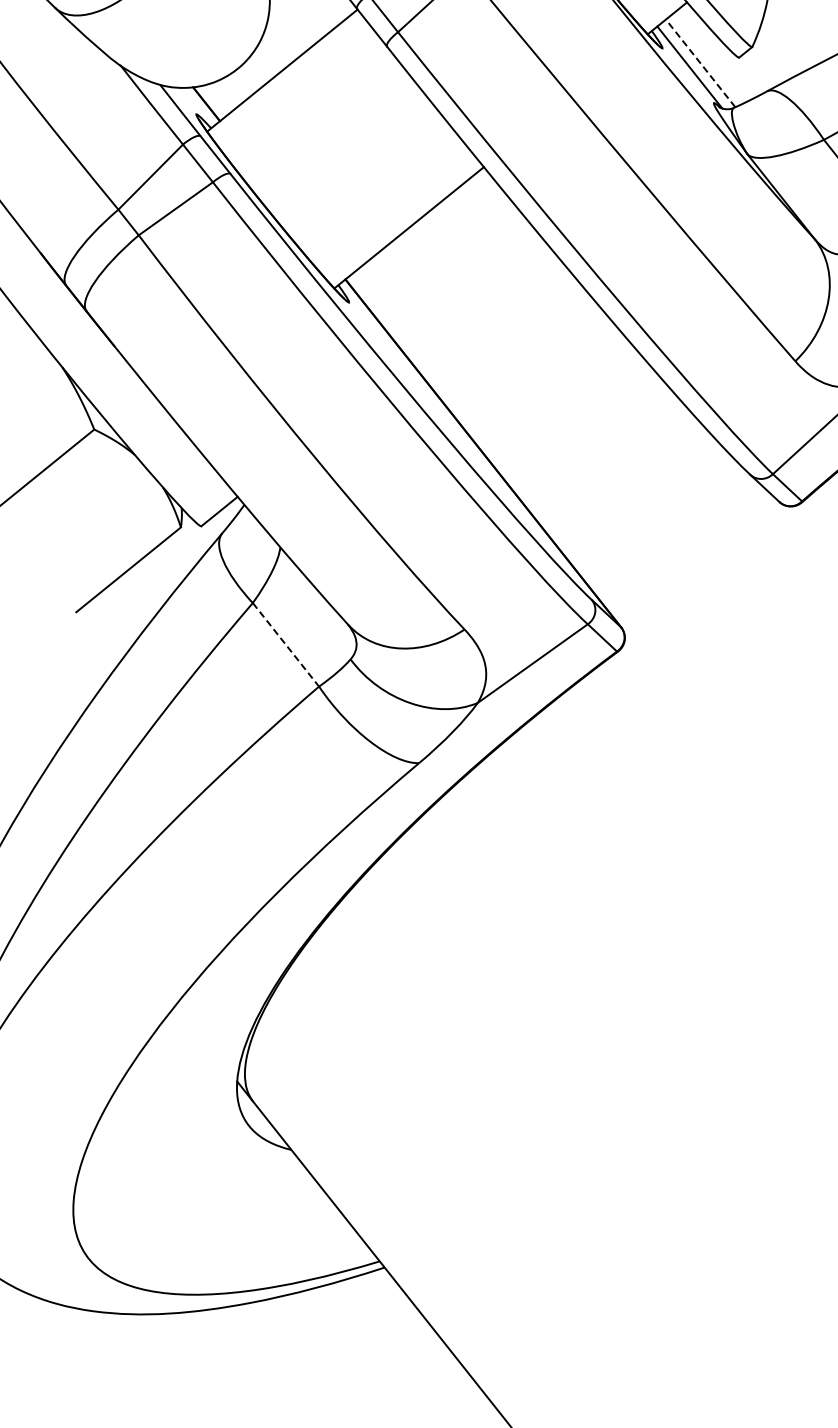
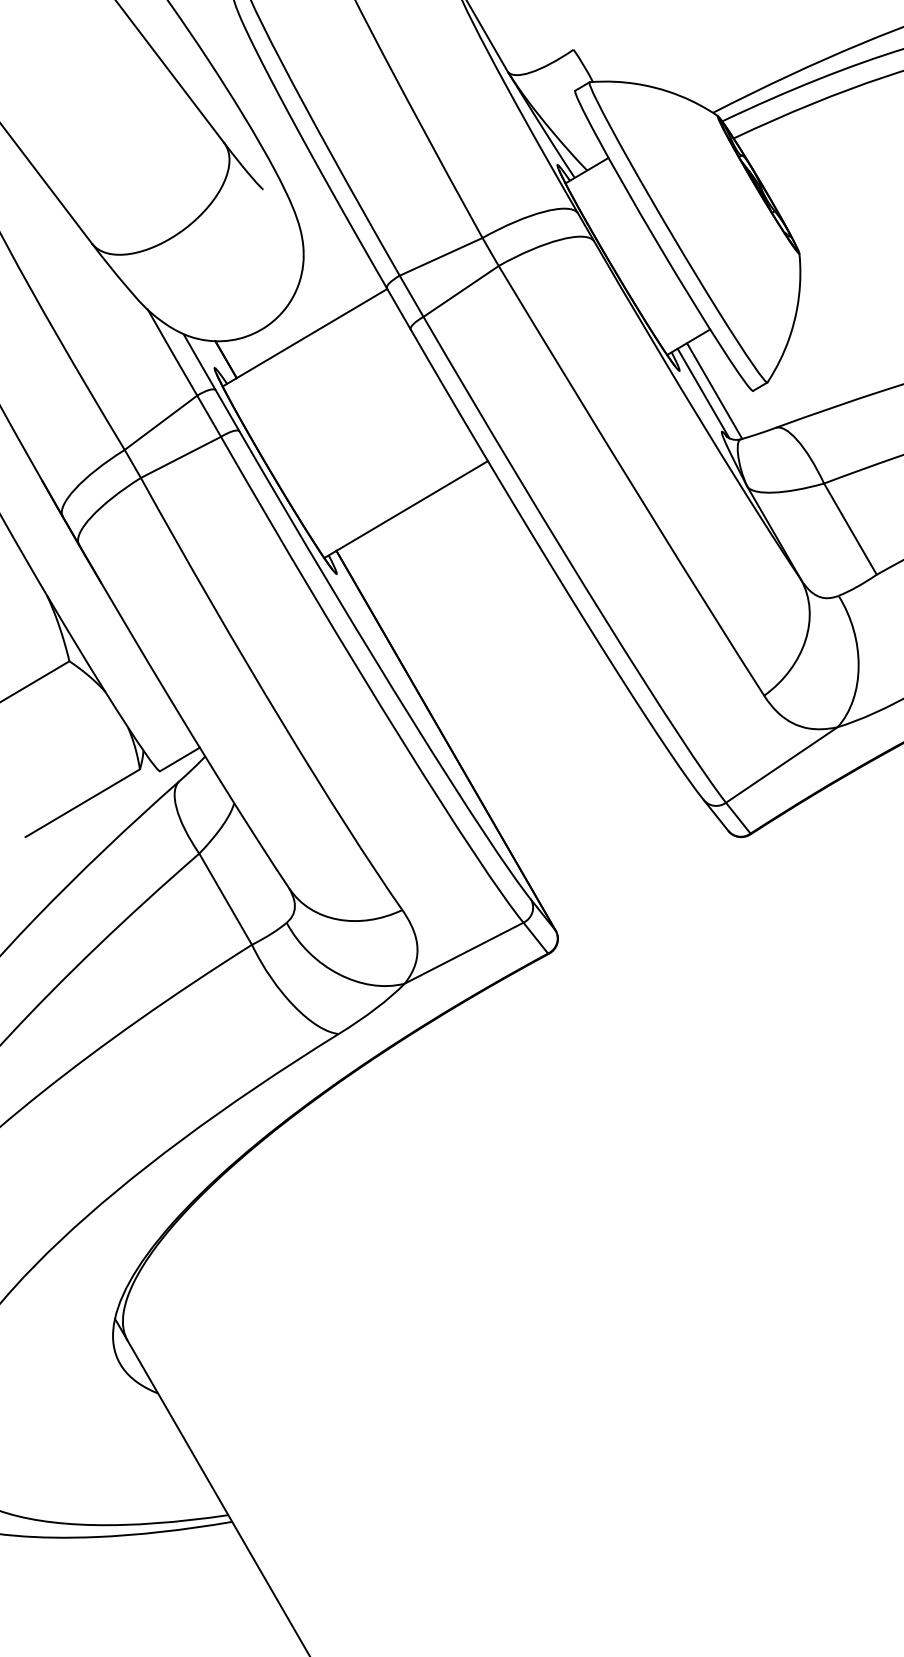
line: (700, 62) -> (714, 390), dashed -> solid
line: (285, 645) -> (225, 899), dashed -> solid

